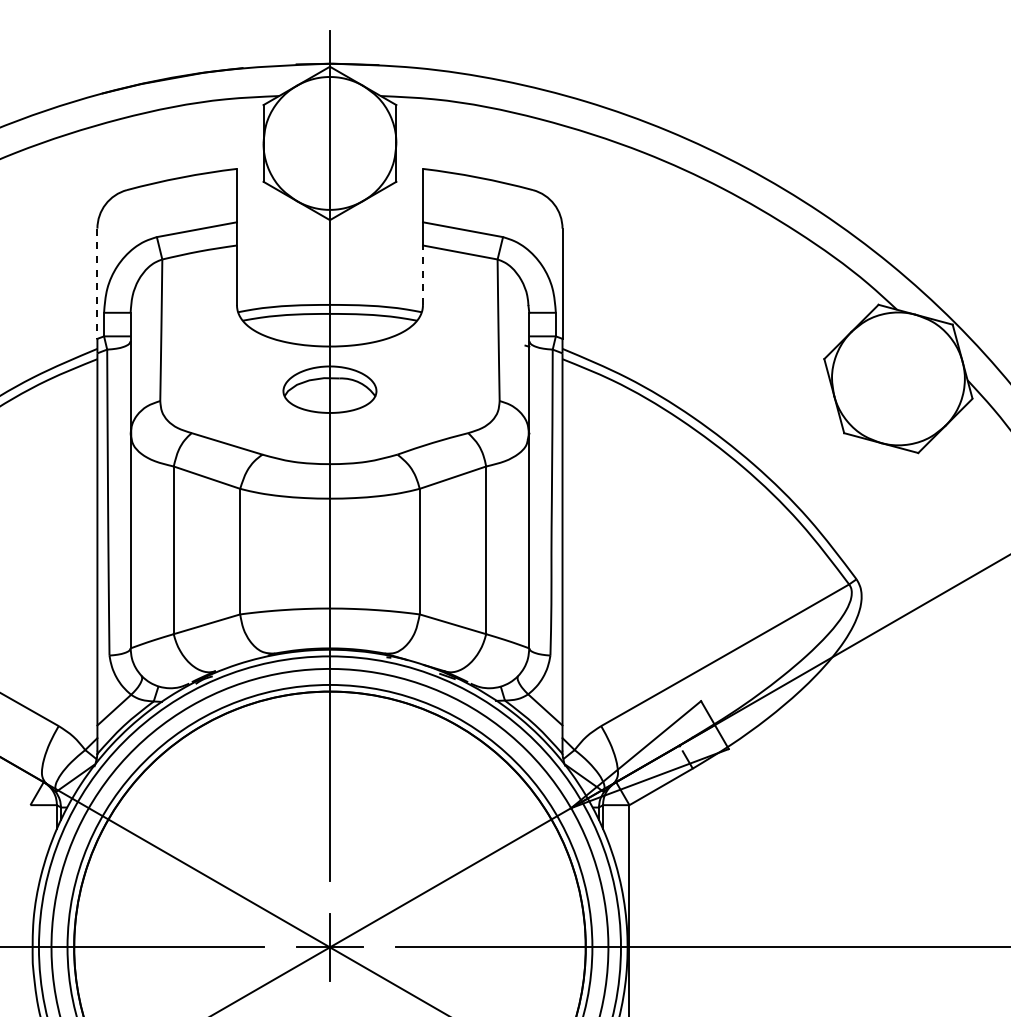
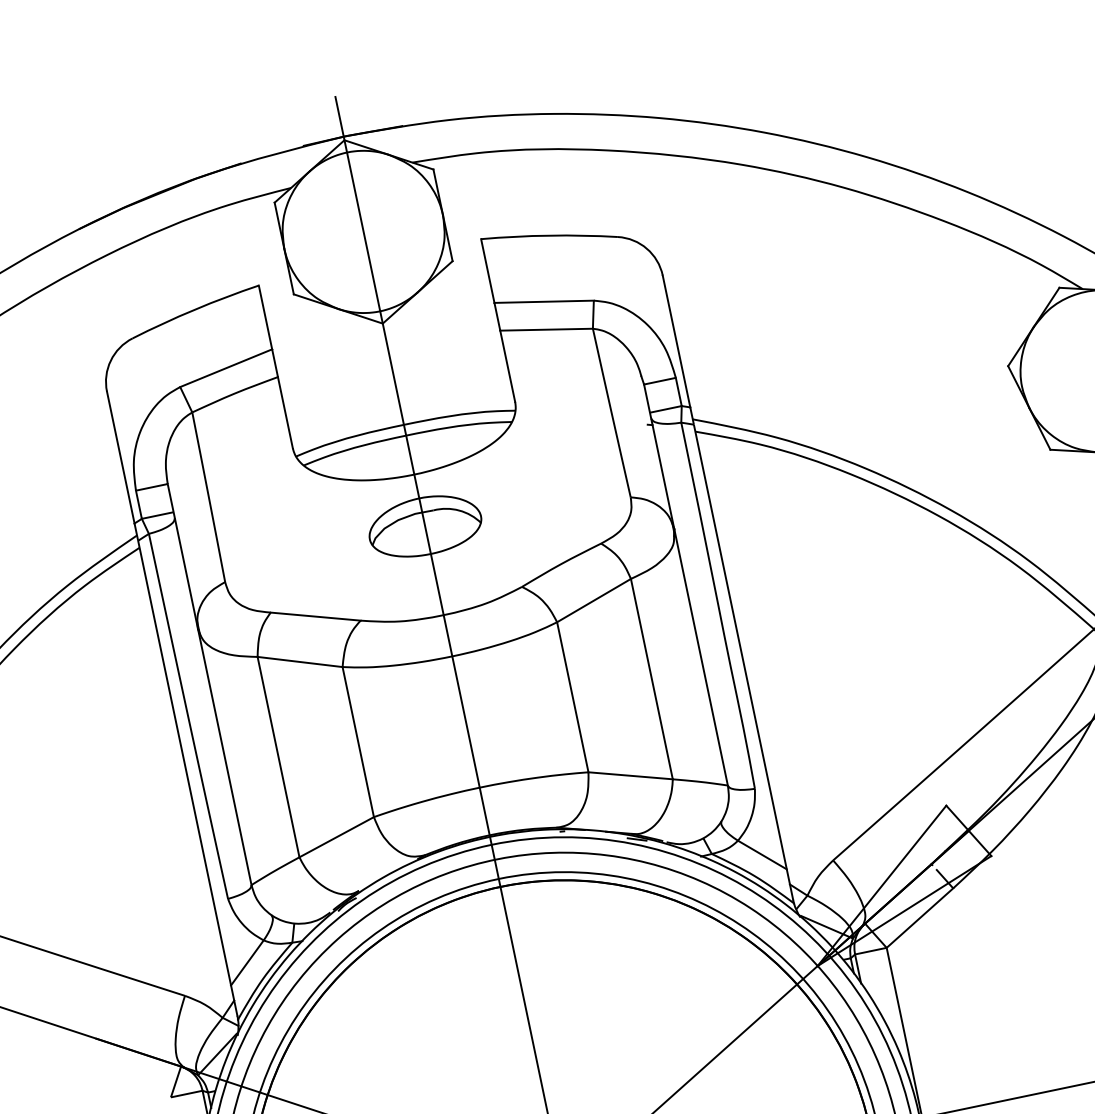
line: (422, 275) -> (507, 366), dashed -> solid
line: (97, 284) -> (121, 458), dashed -> solid

